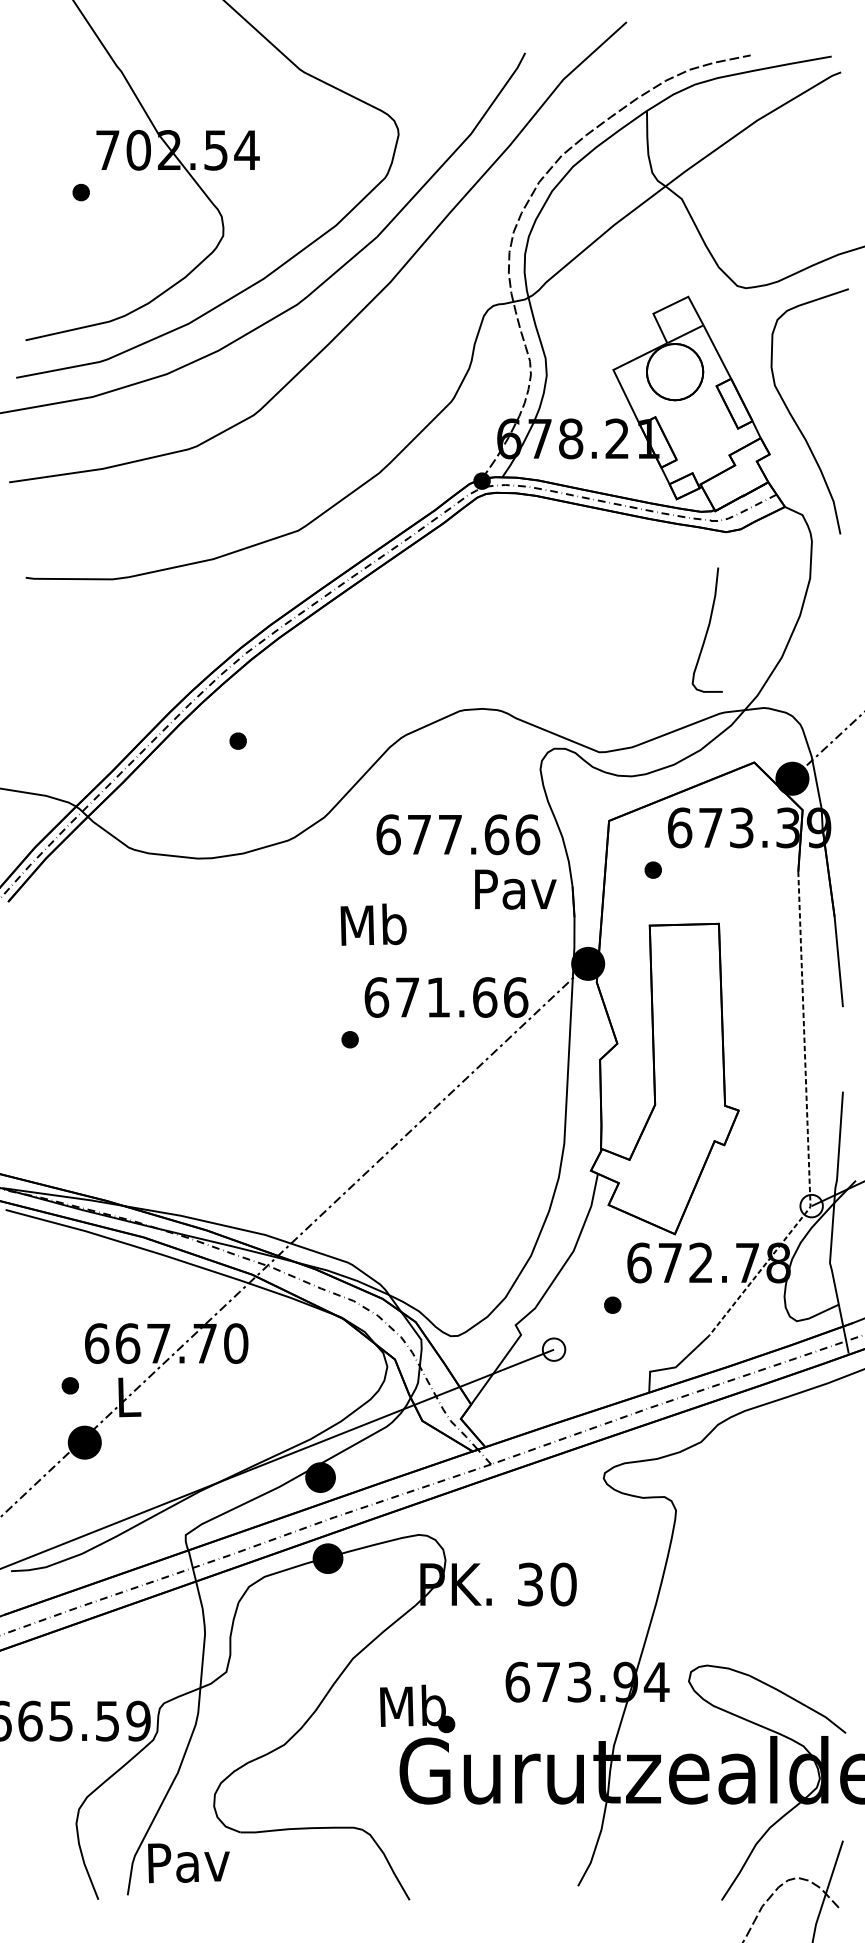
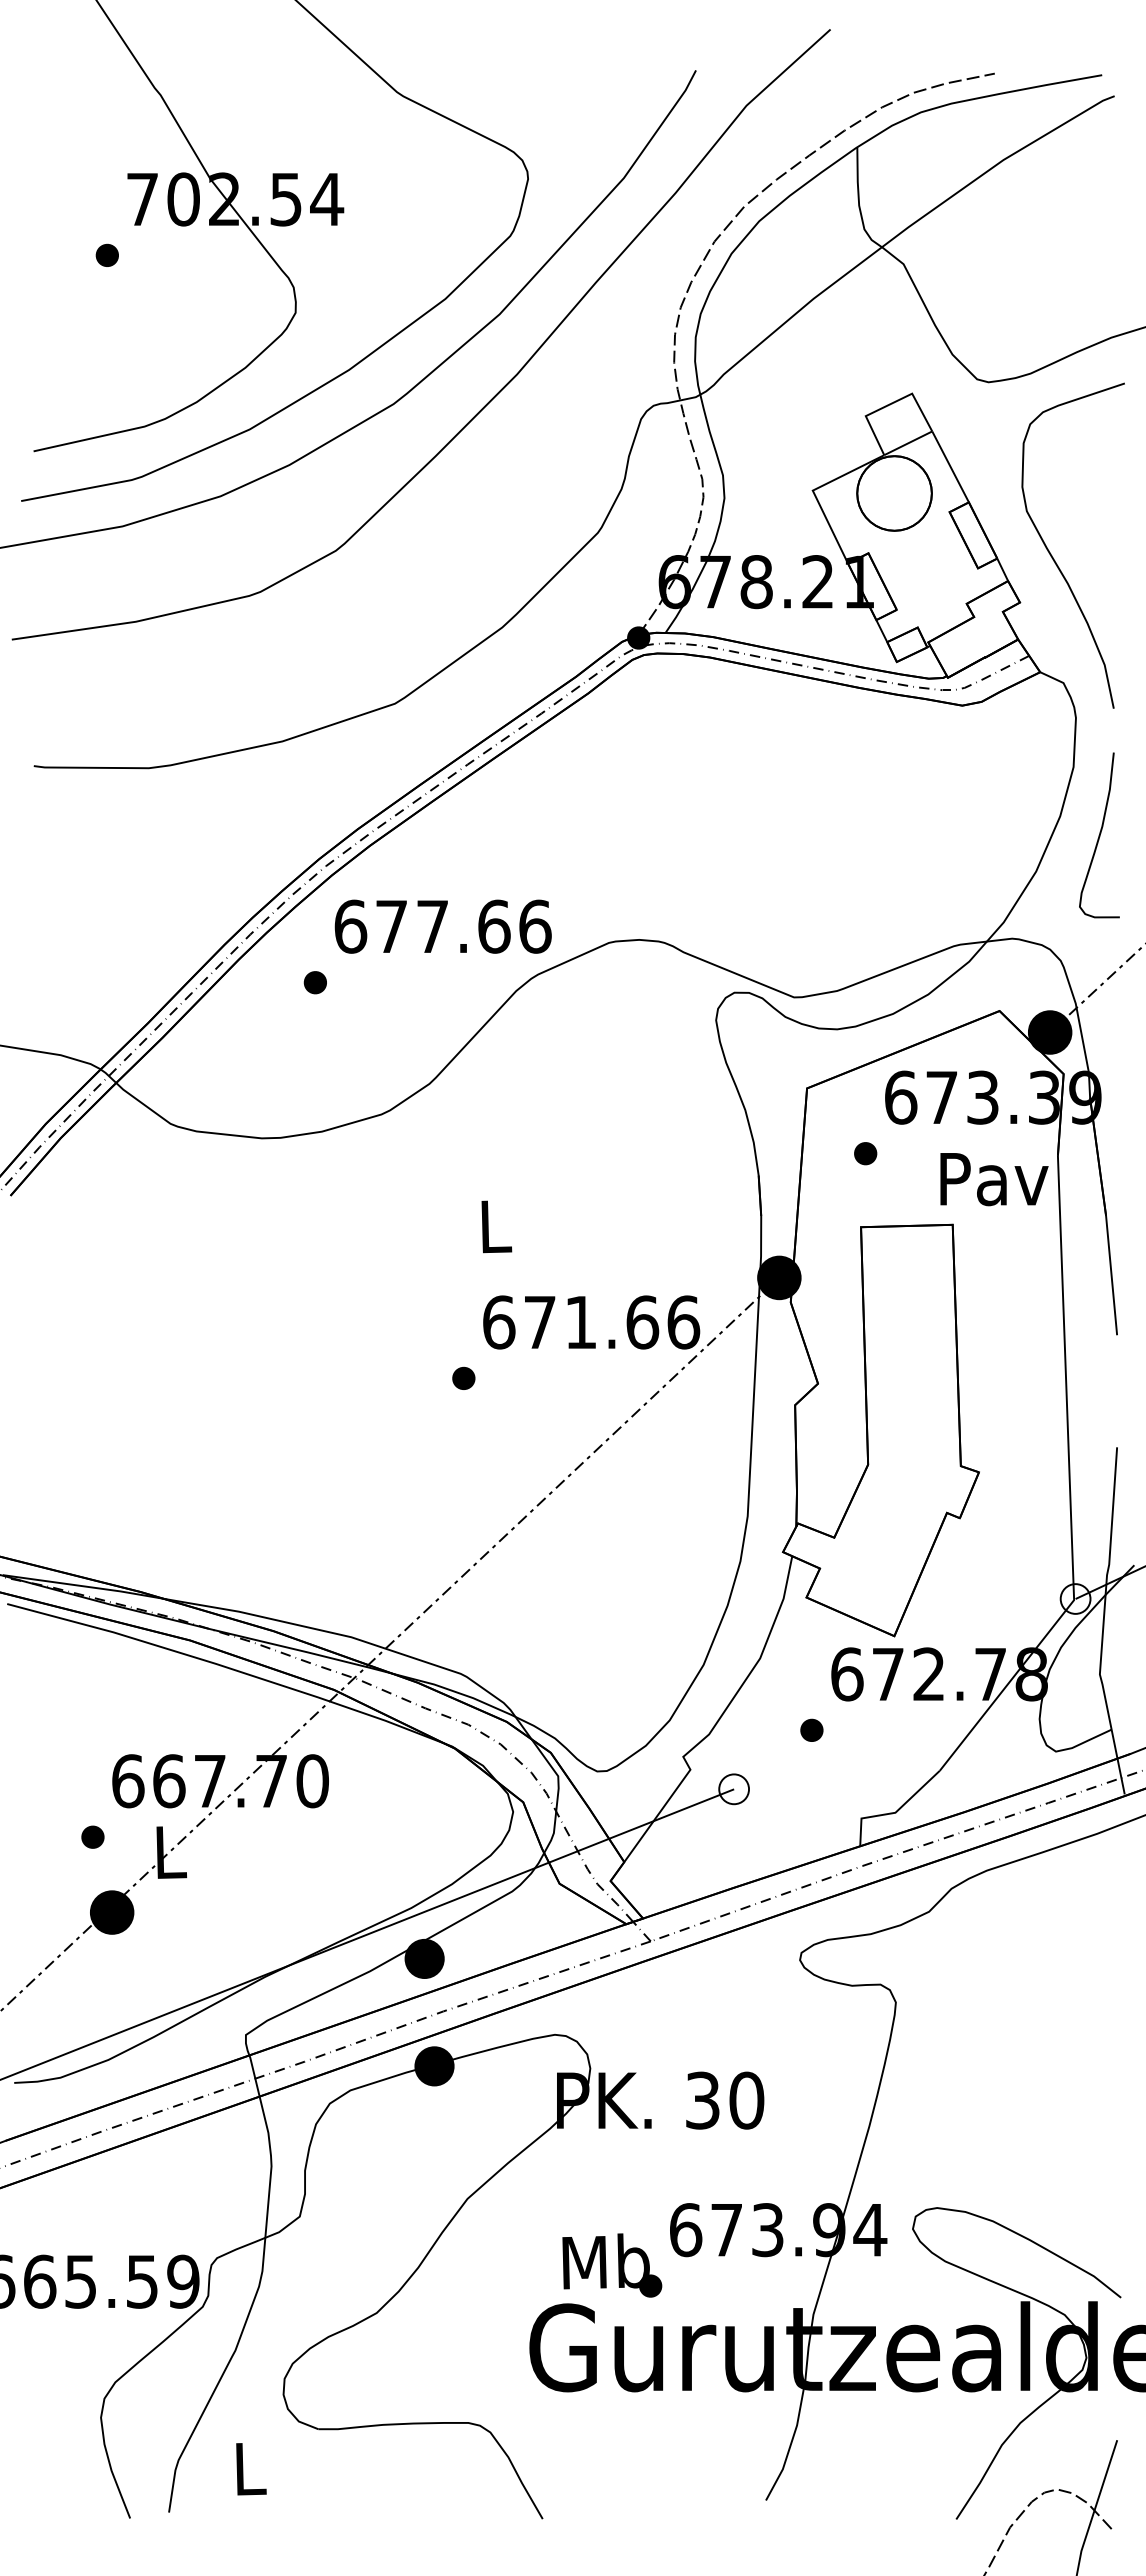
curve: (707, 630) -> (1099, 835), moved
text: (457, 834) -> (442, 926), moved
text: (515, 889) -> (994, 1179), moved
text: (373, 924) -> (494, 1225), Mb -> L
line: (807, 1122) -> (1070, 1487), dashed -> solid
text: (417, 1708) -> (612, 2265), moved
text: (189, 1862) -> (250, 2469), Pav -> L

